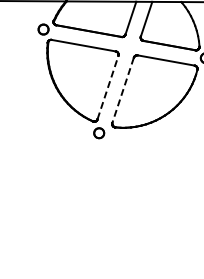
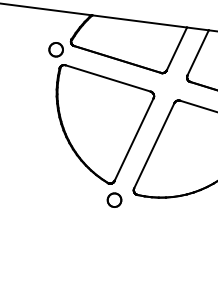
line: (108, 87) -> (134, 139), dashed -> solid
line: (122, 90) -> (153, 145), dashed -> solid

